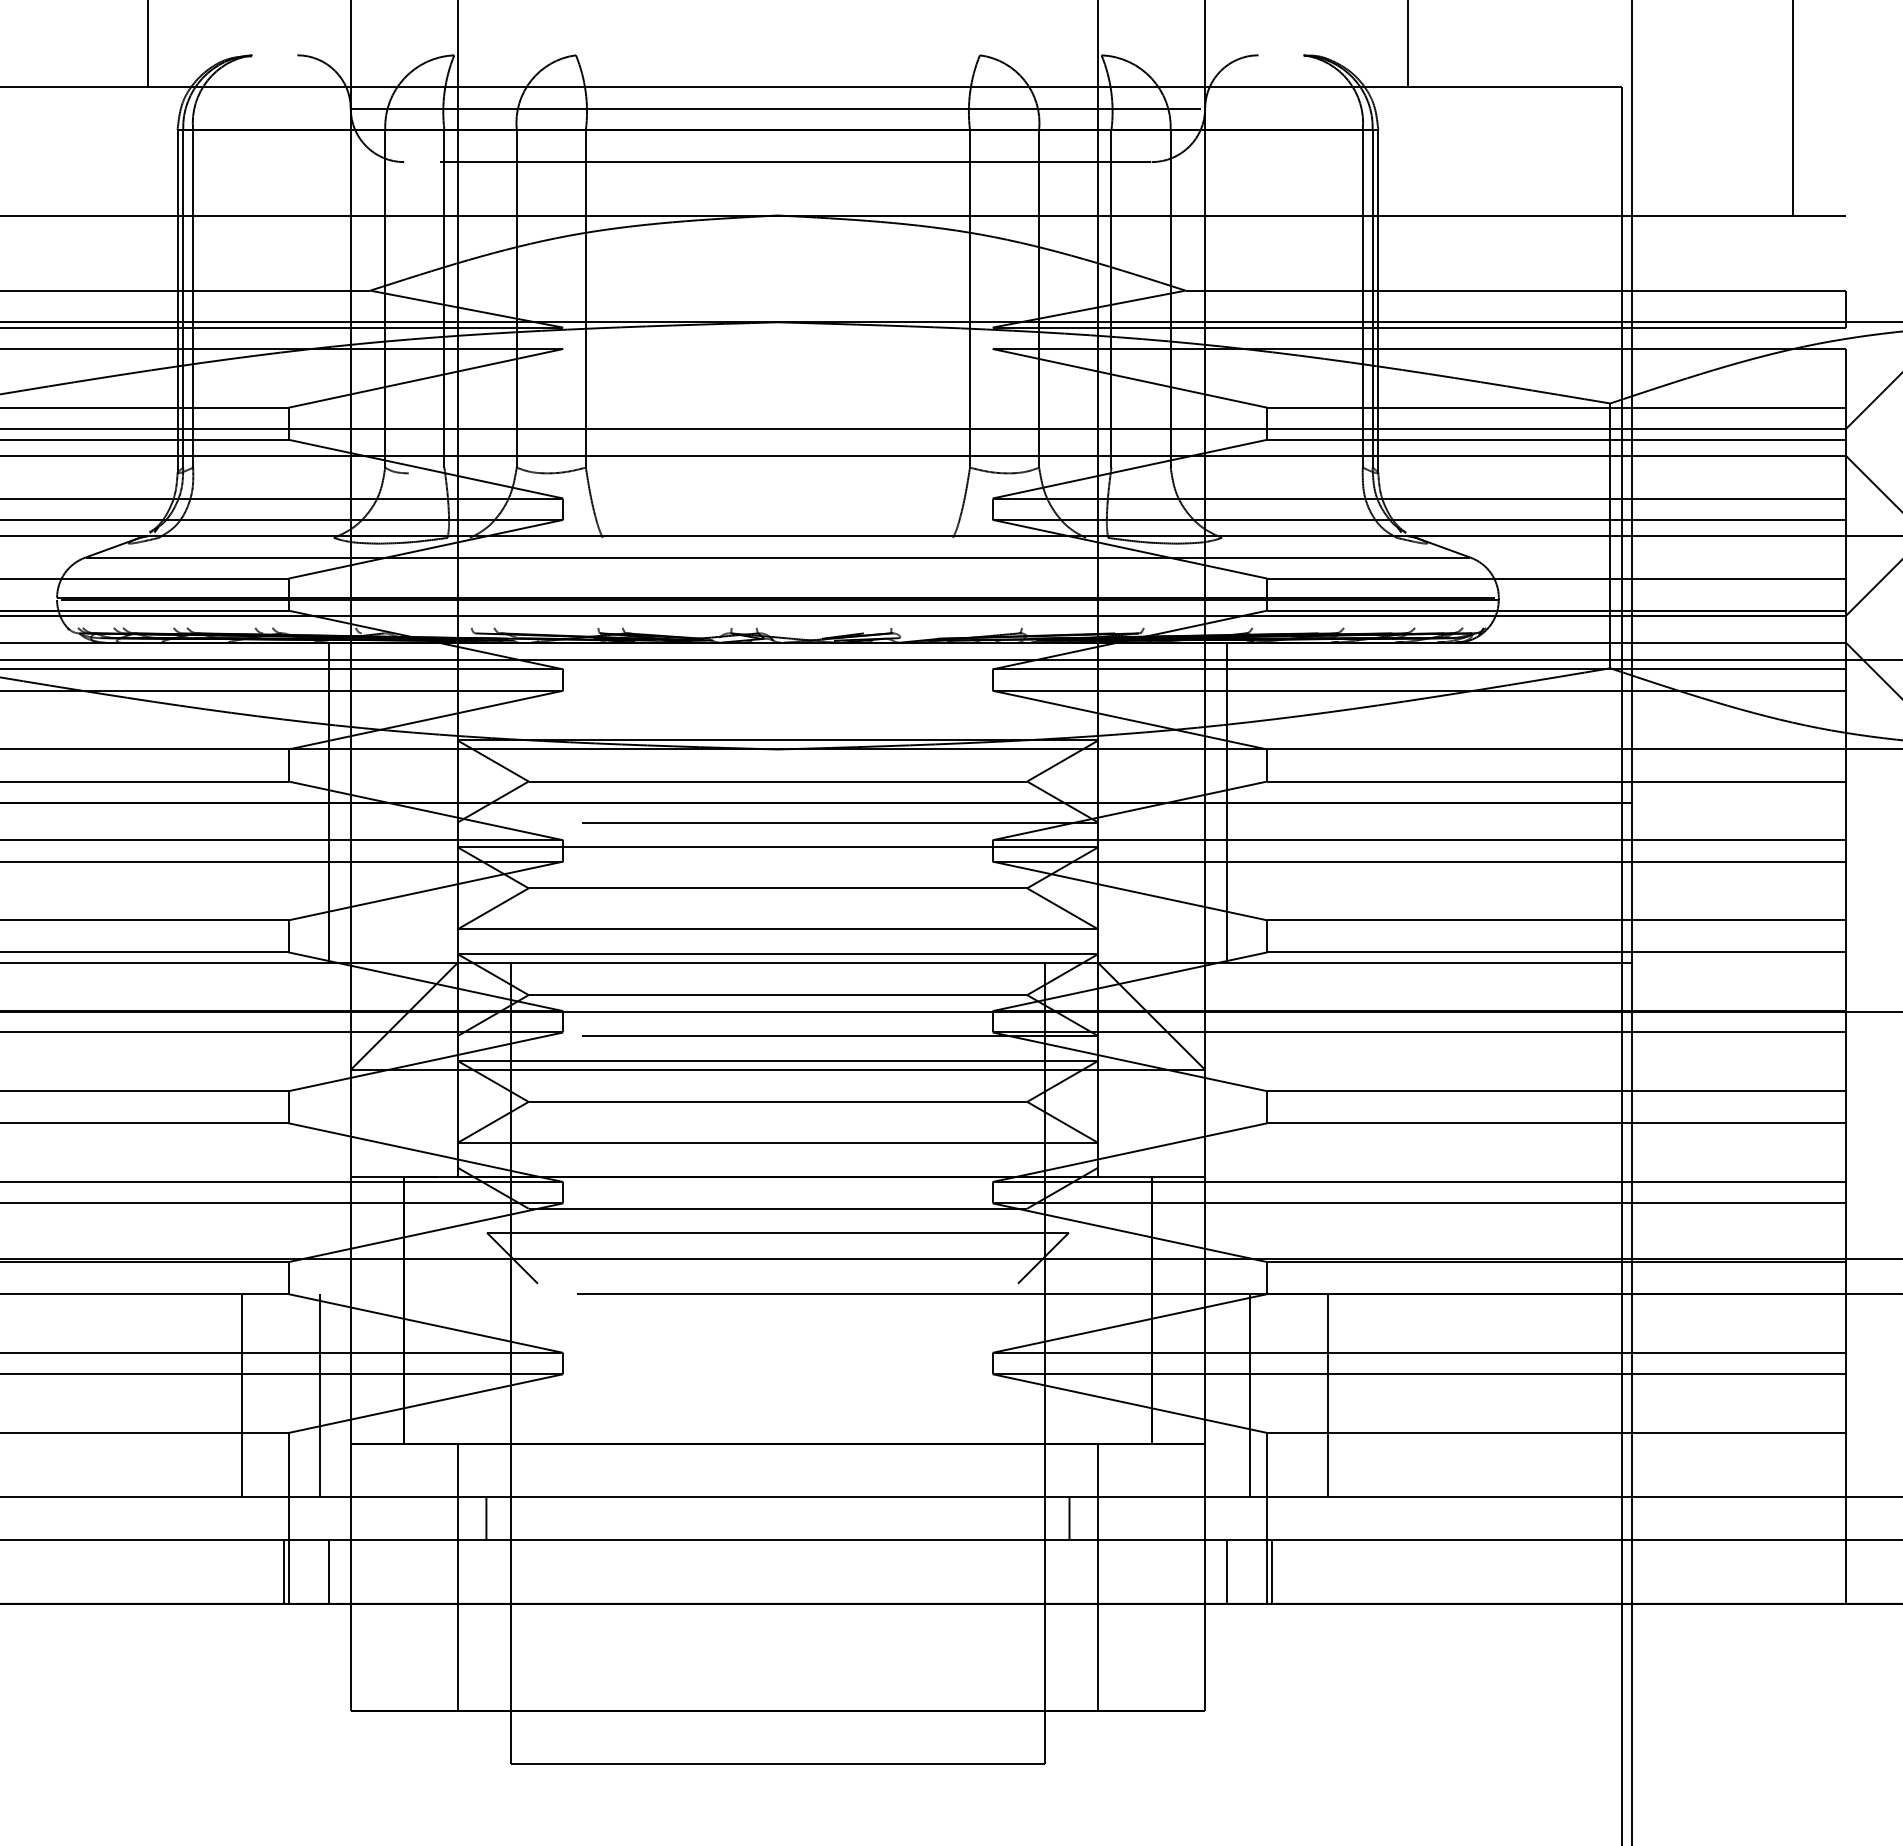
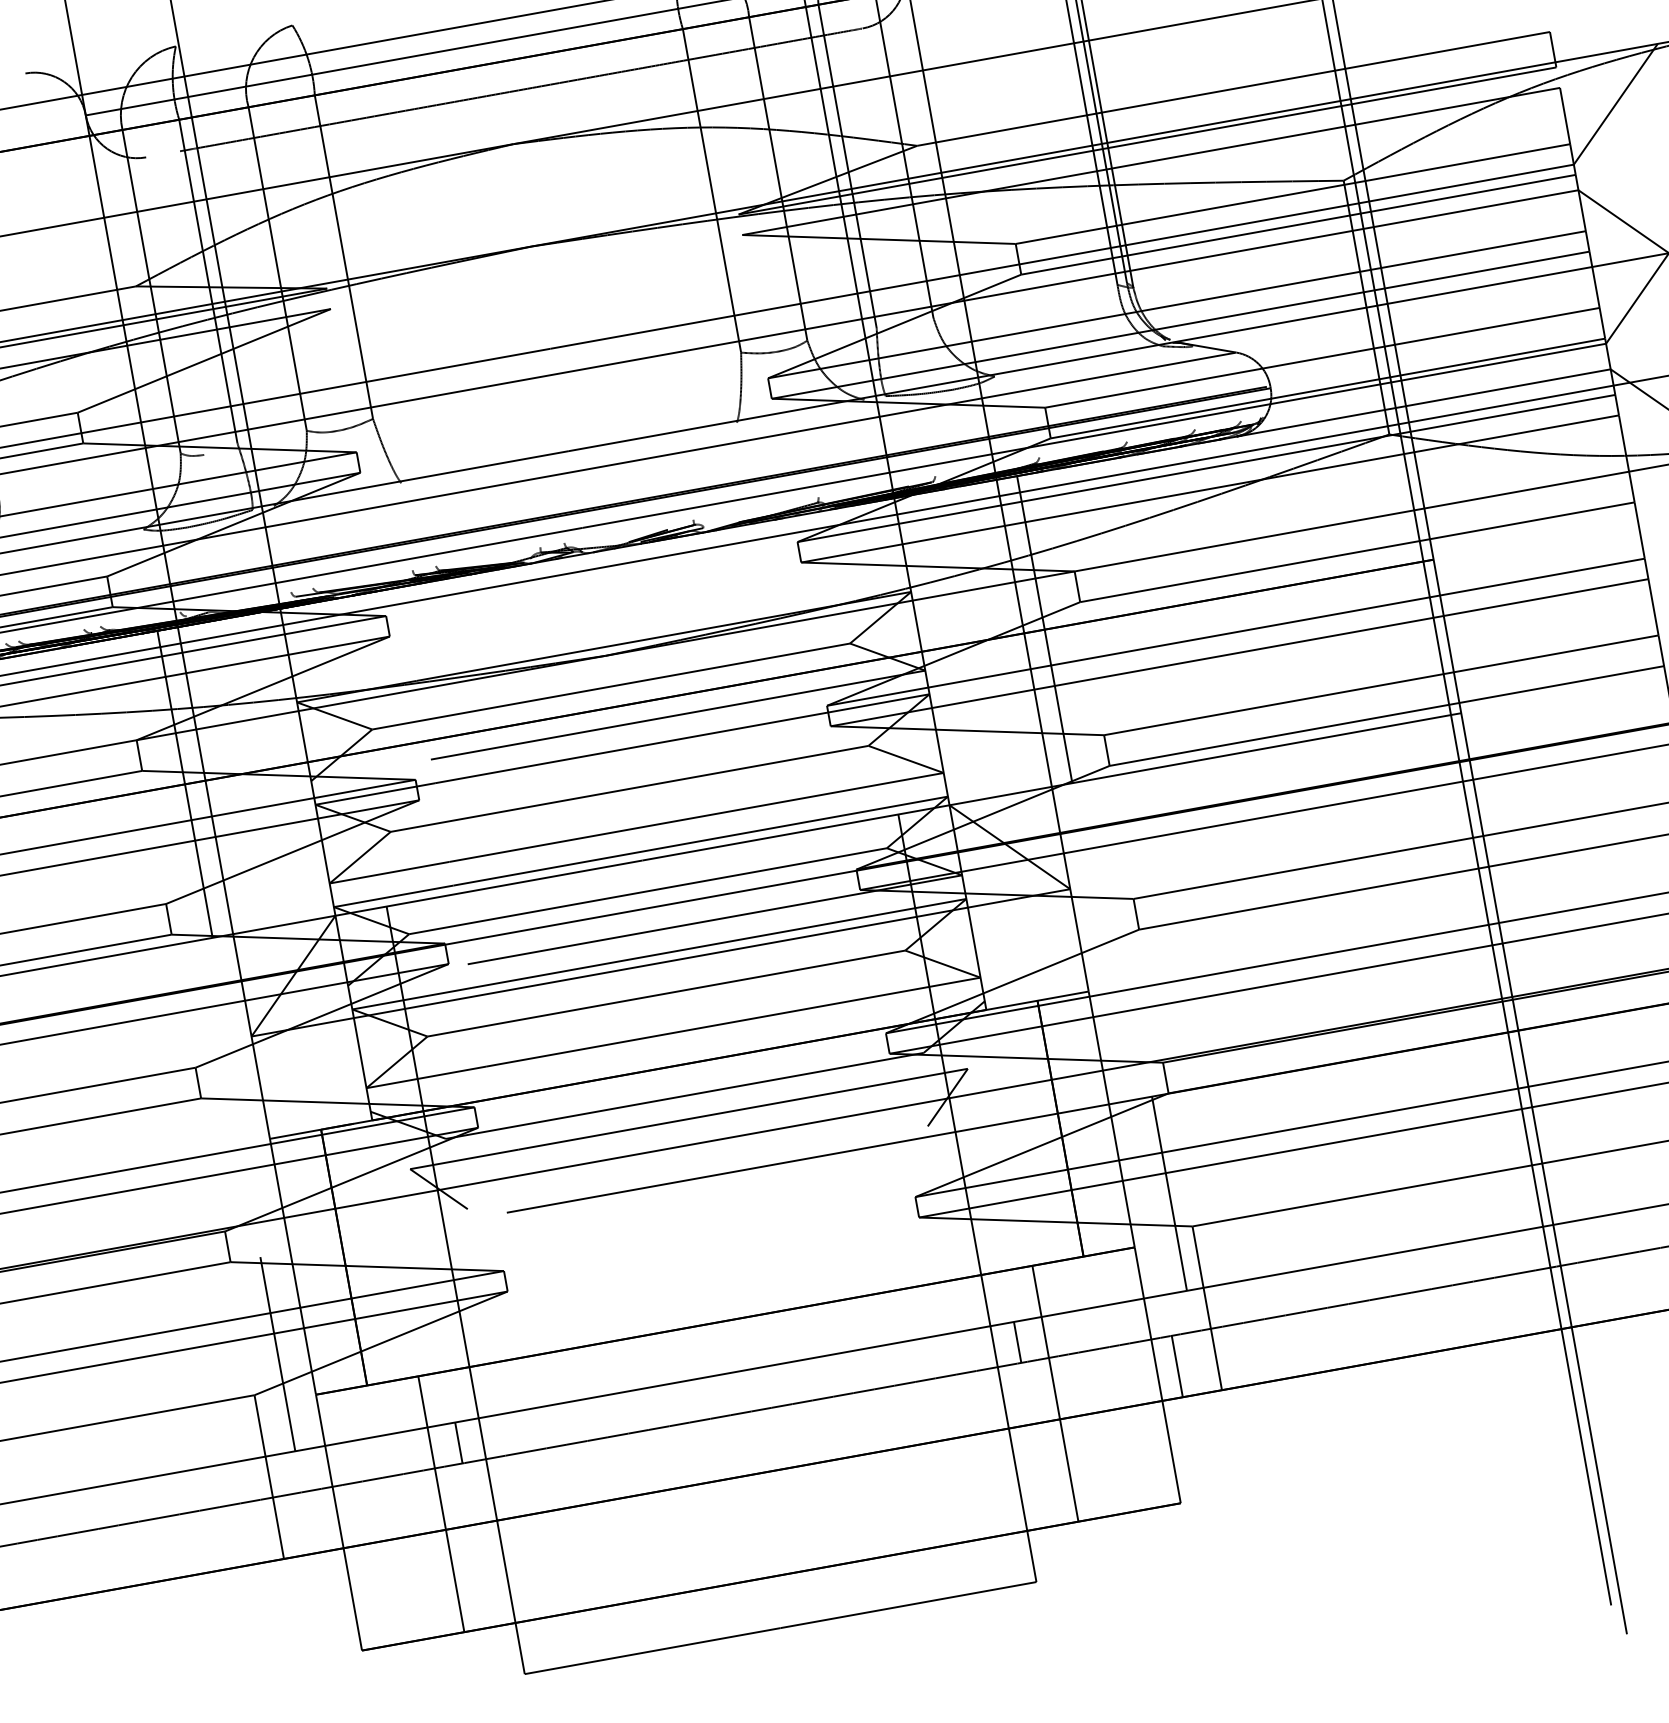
line: (241, 1395) -> (202, 1367), removed
line: (1327, 1395) -> (1243, 1180), removed
line: (283, 1571) -> (273, 1528), removed
line: (329, 1571) -> (317, 1520), removed
line: (1272, 1571) -> (1221, 1358), removed

